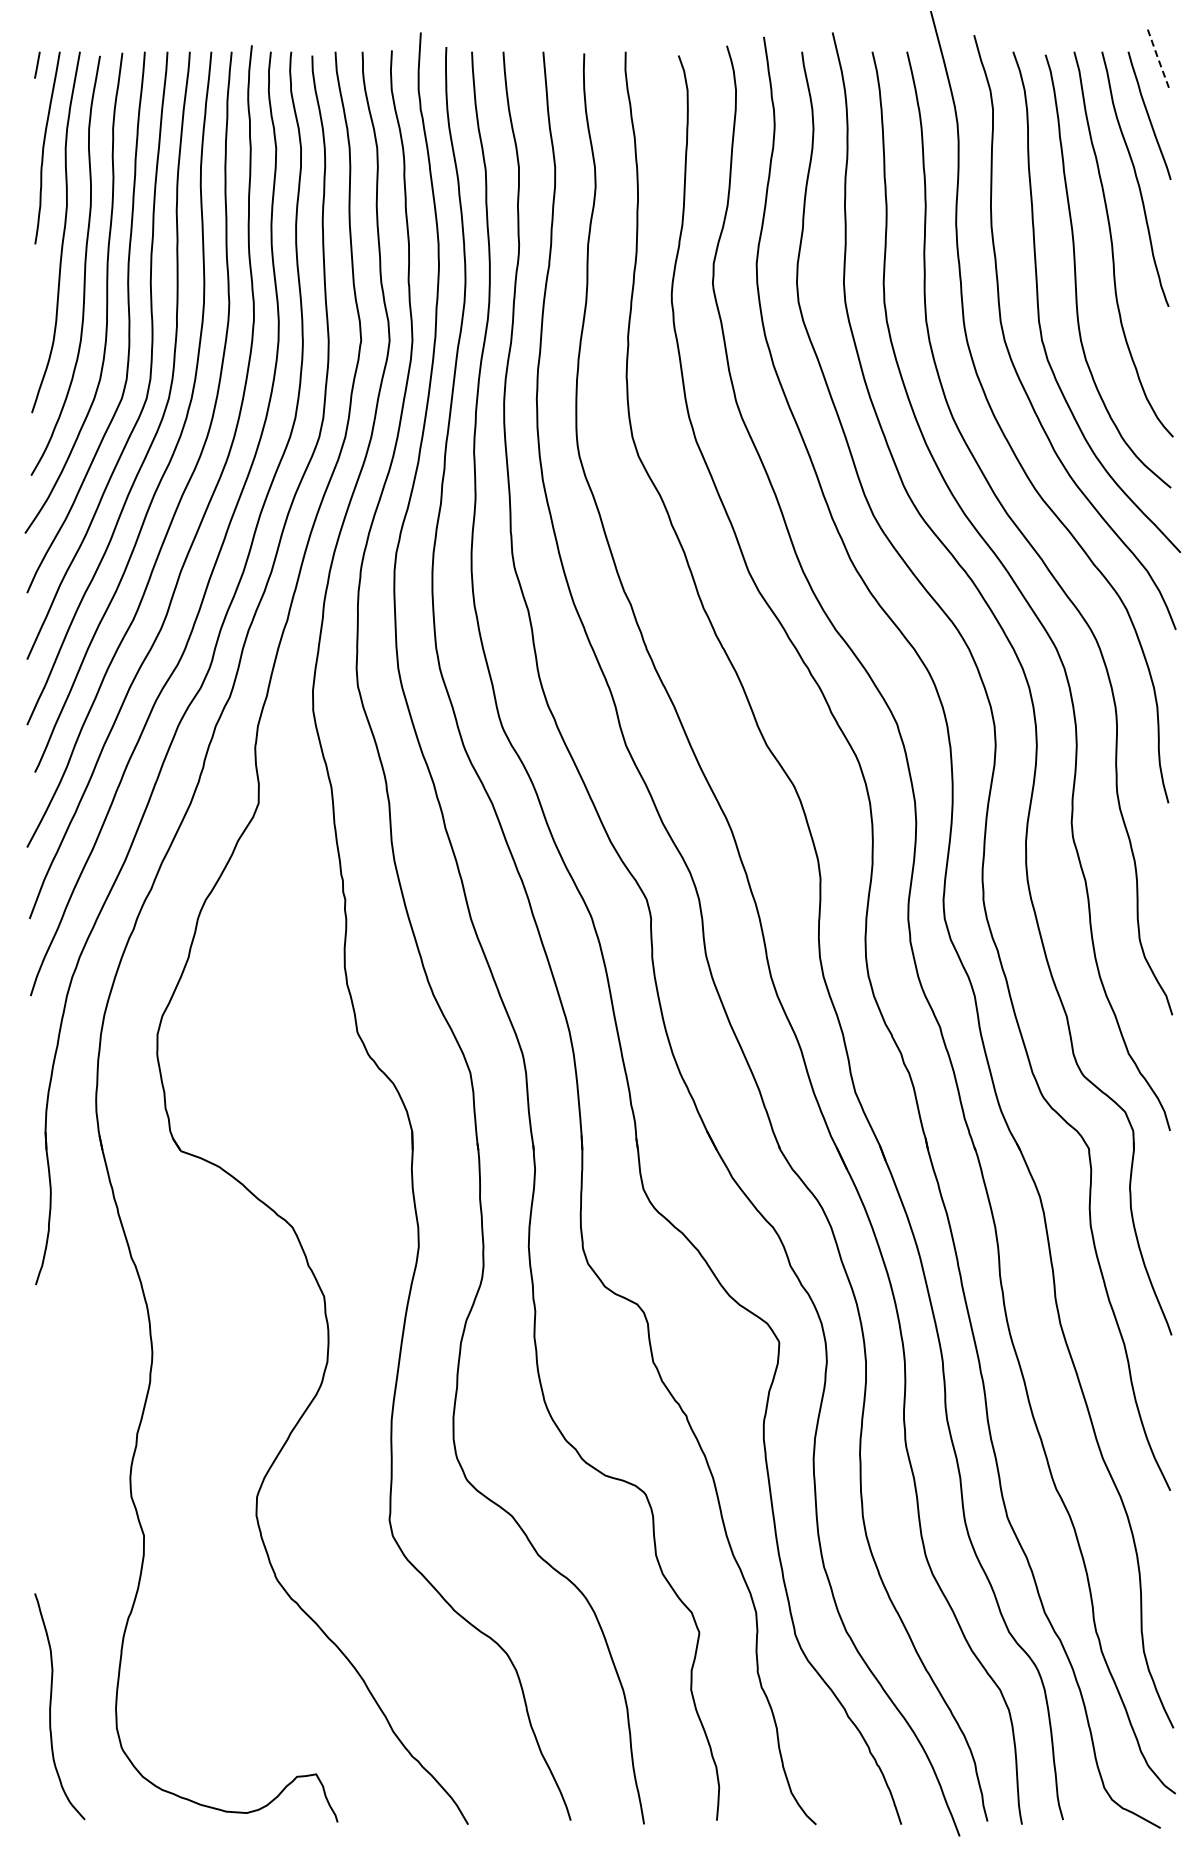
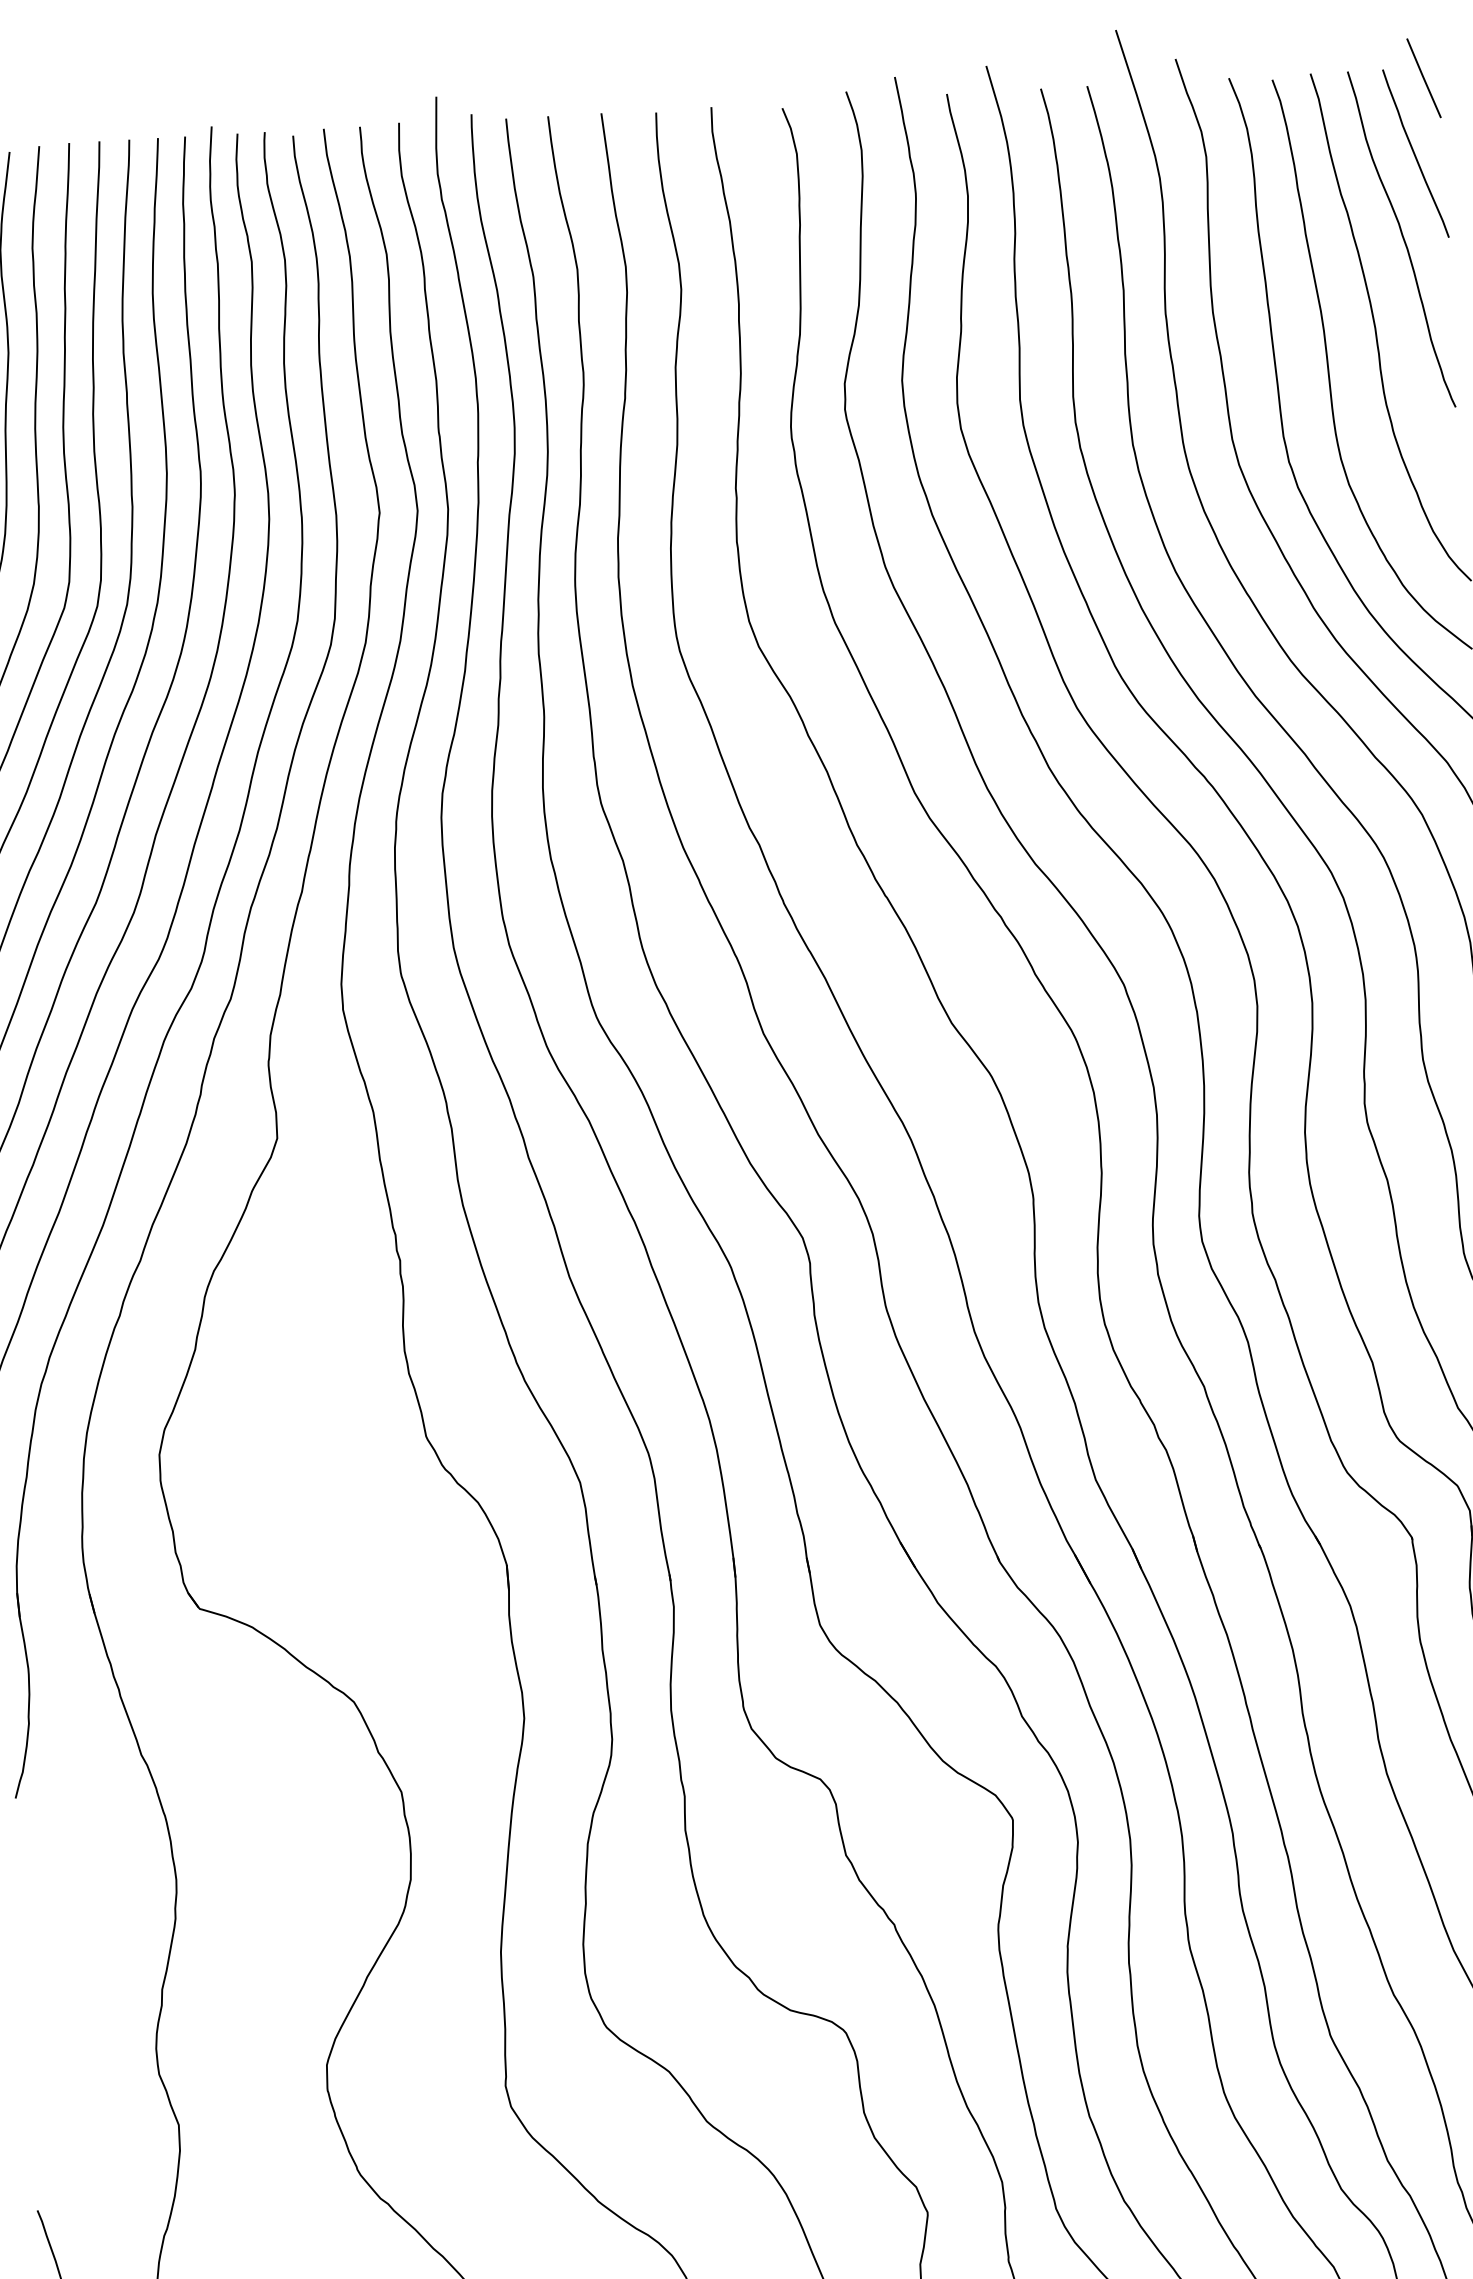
line: (1158, 59) -> (1423, 77), dashed -> solid

